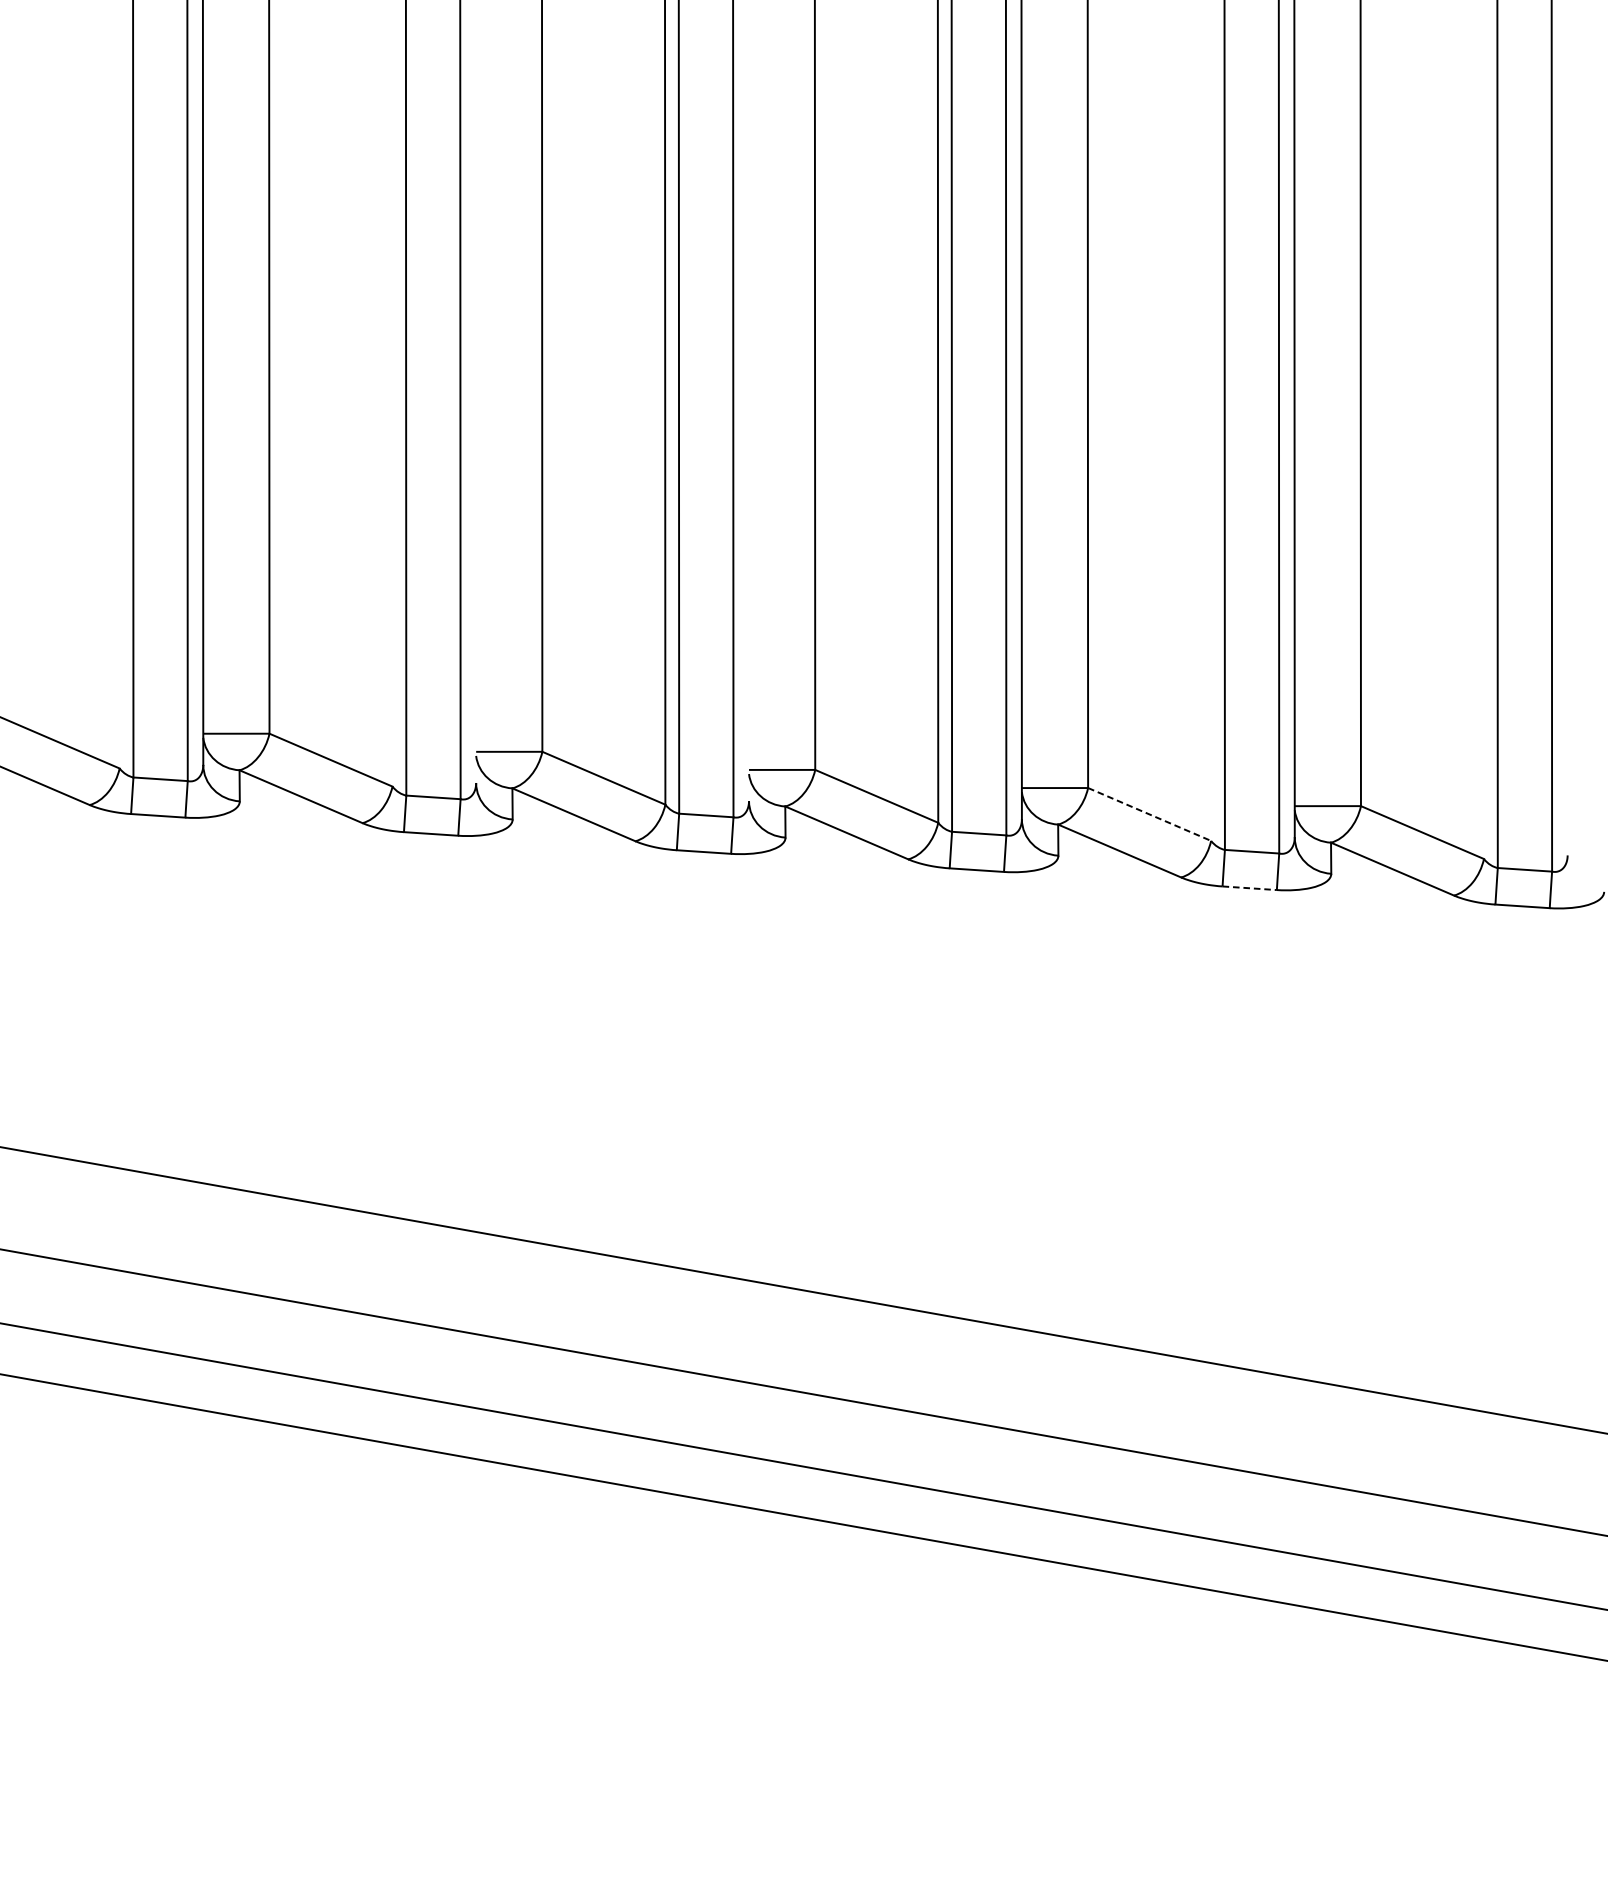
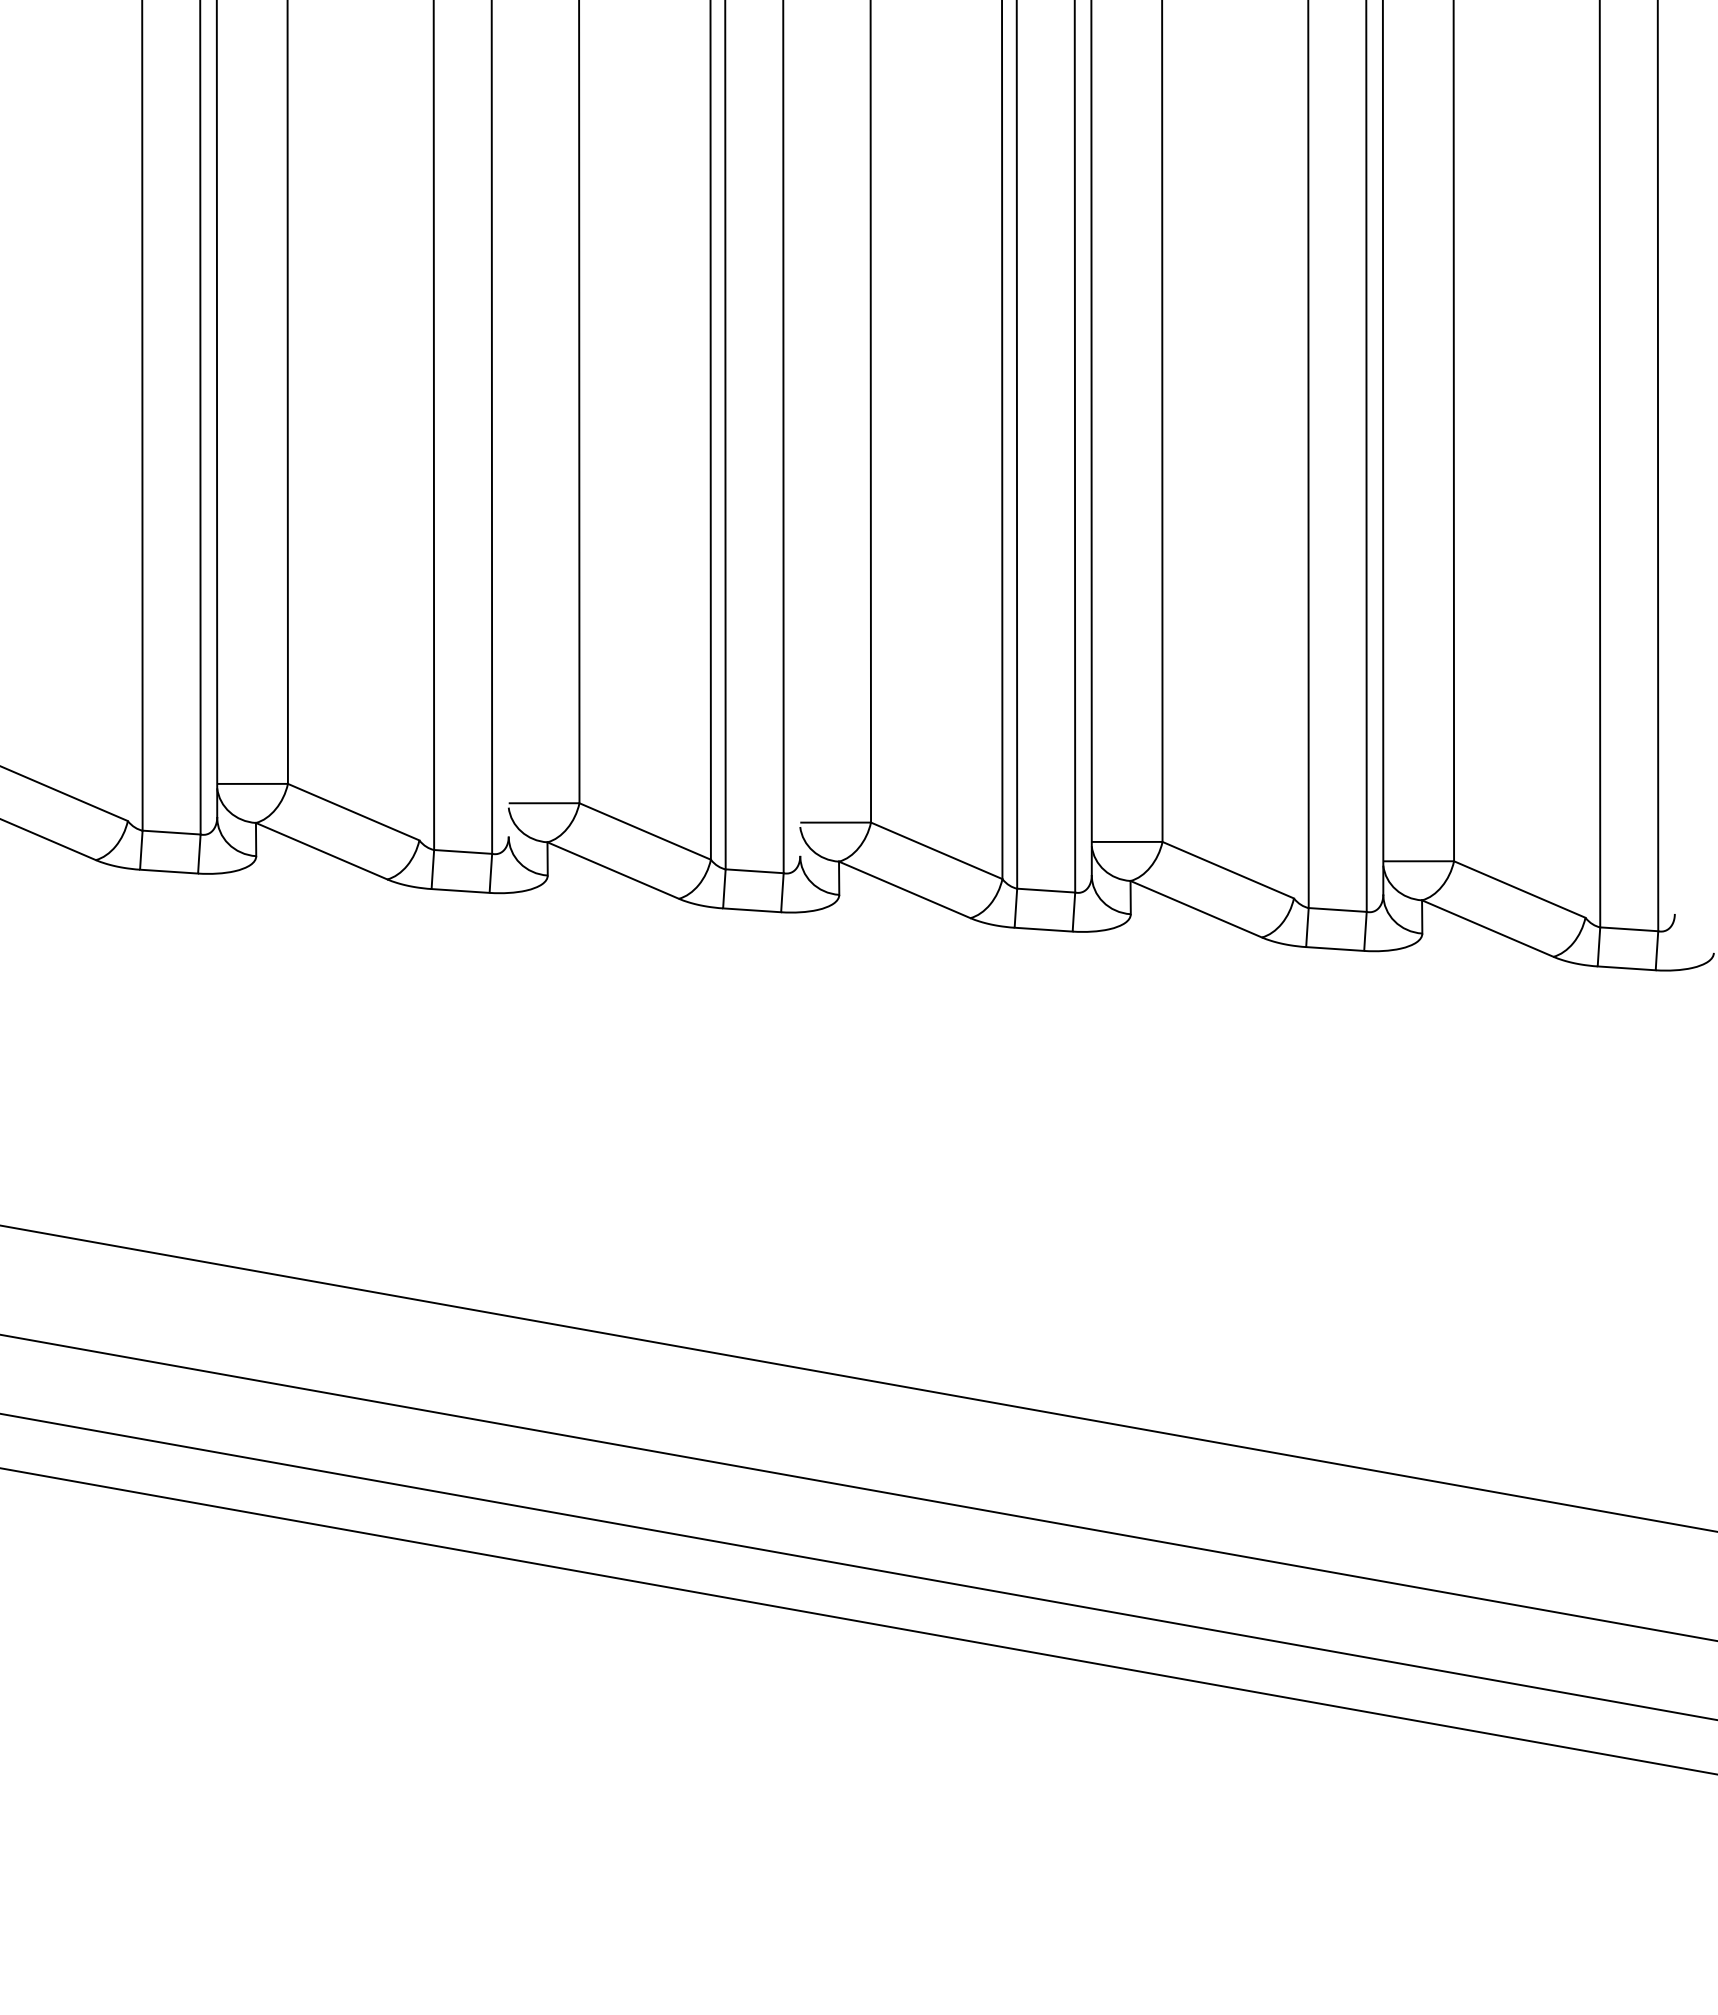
line: (1149, 814) -> (1228, 870), dashed -> solid
line: (1250, 888) -> (1335, 949), dashed -> solid

